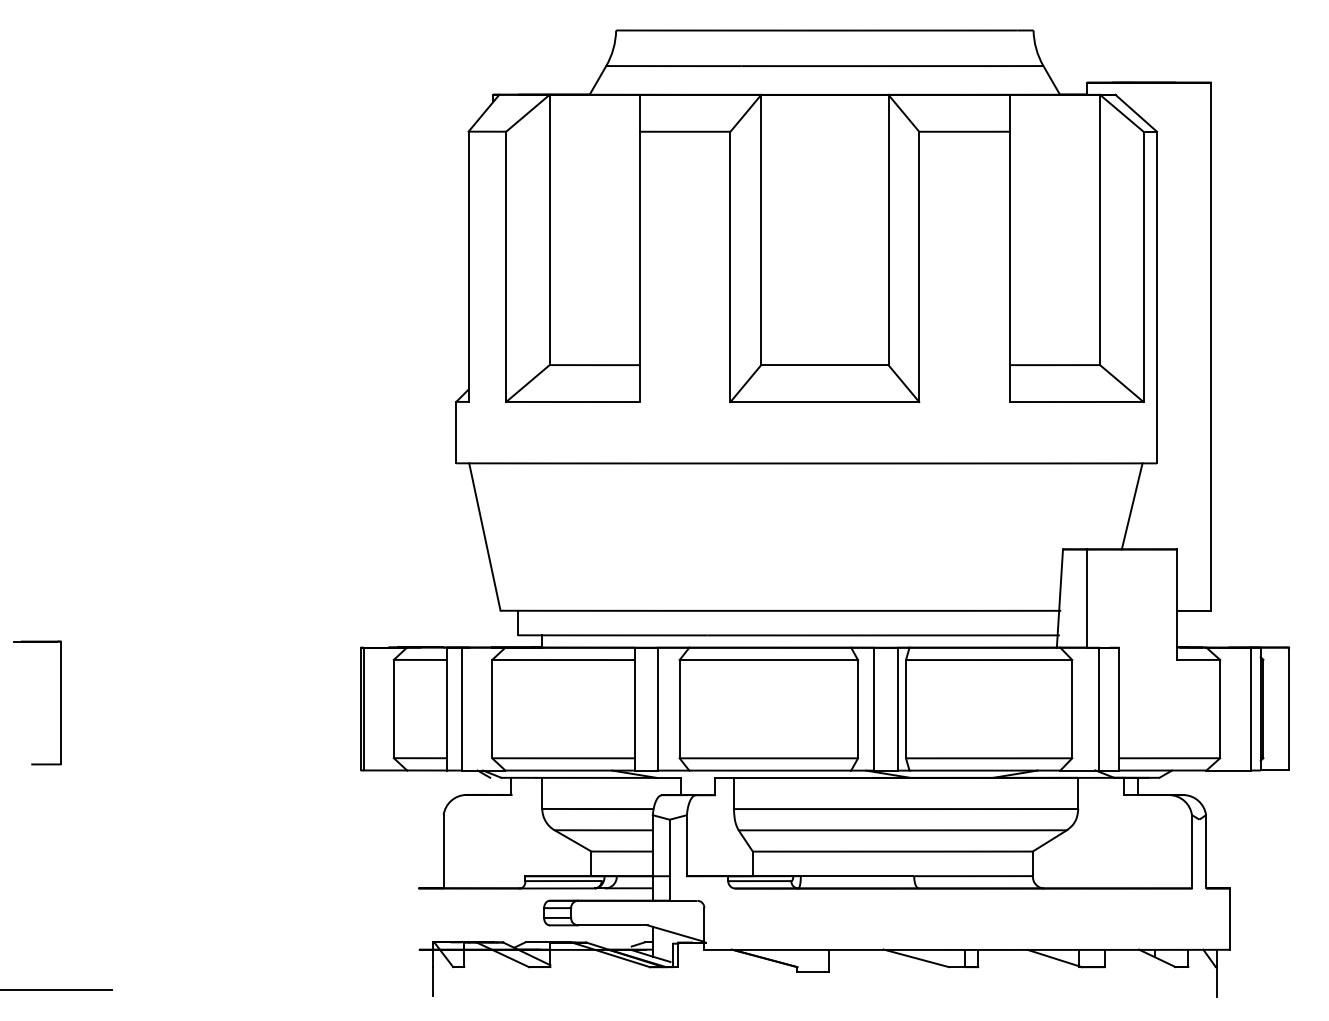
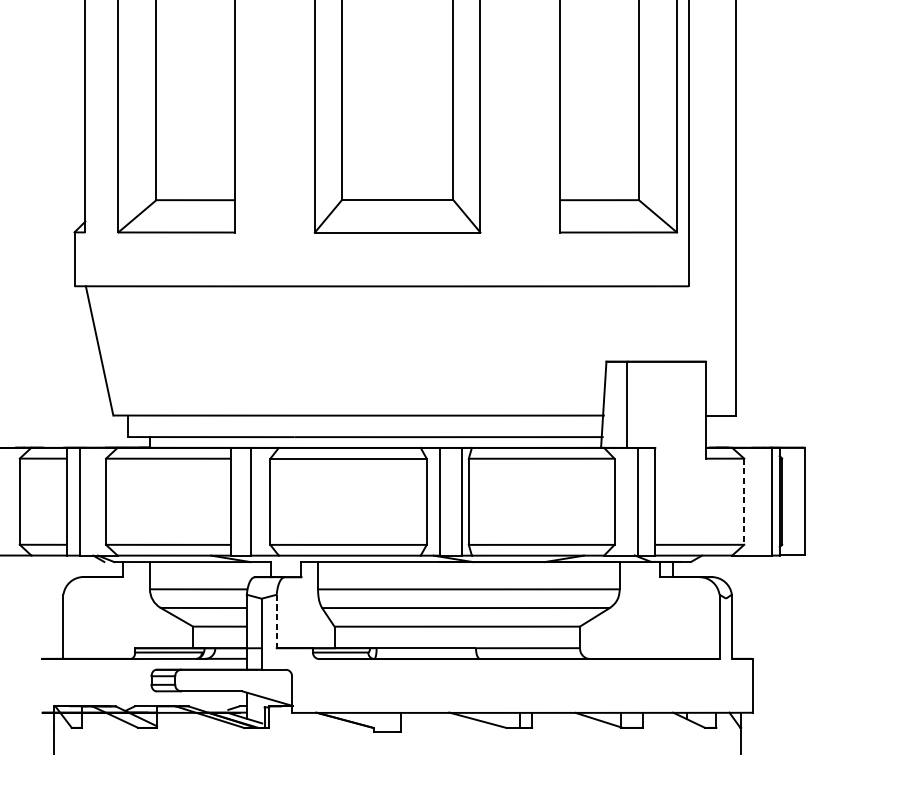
line: (1131, 506) -> (666, 324), removed
line: (1220, 709) -> (744, 502), solid -> dashed
line: (686, 845) -> (276, 621), solid -> dashed

